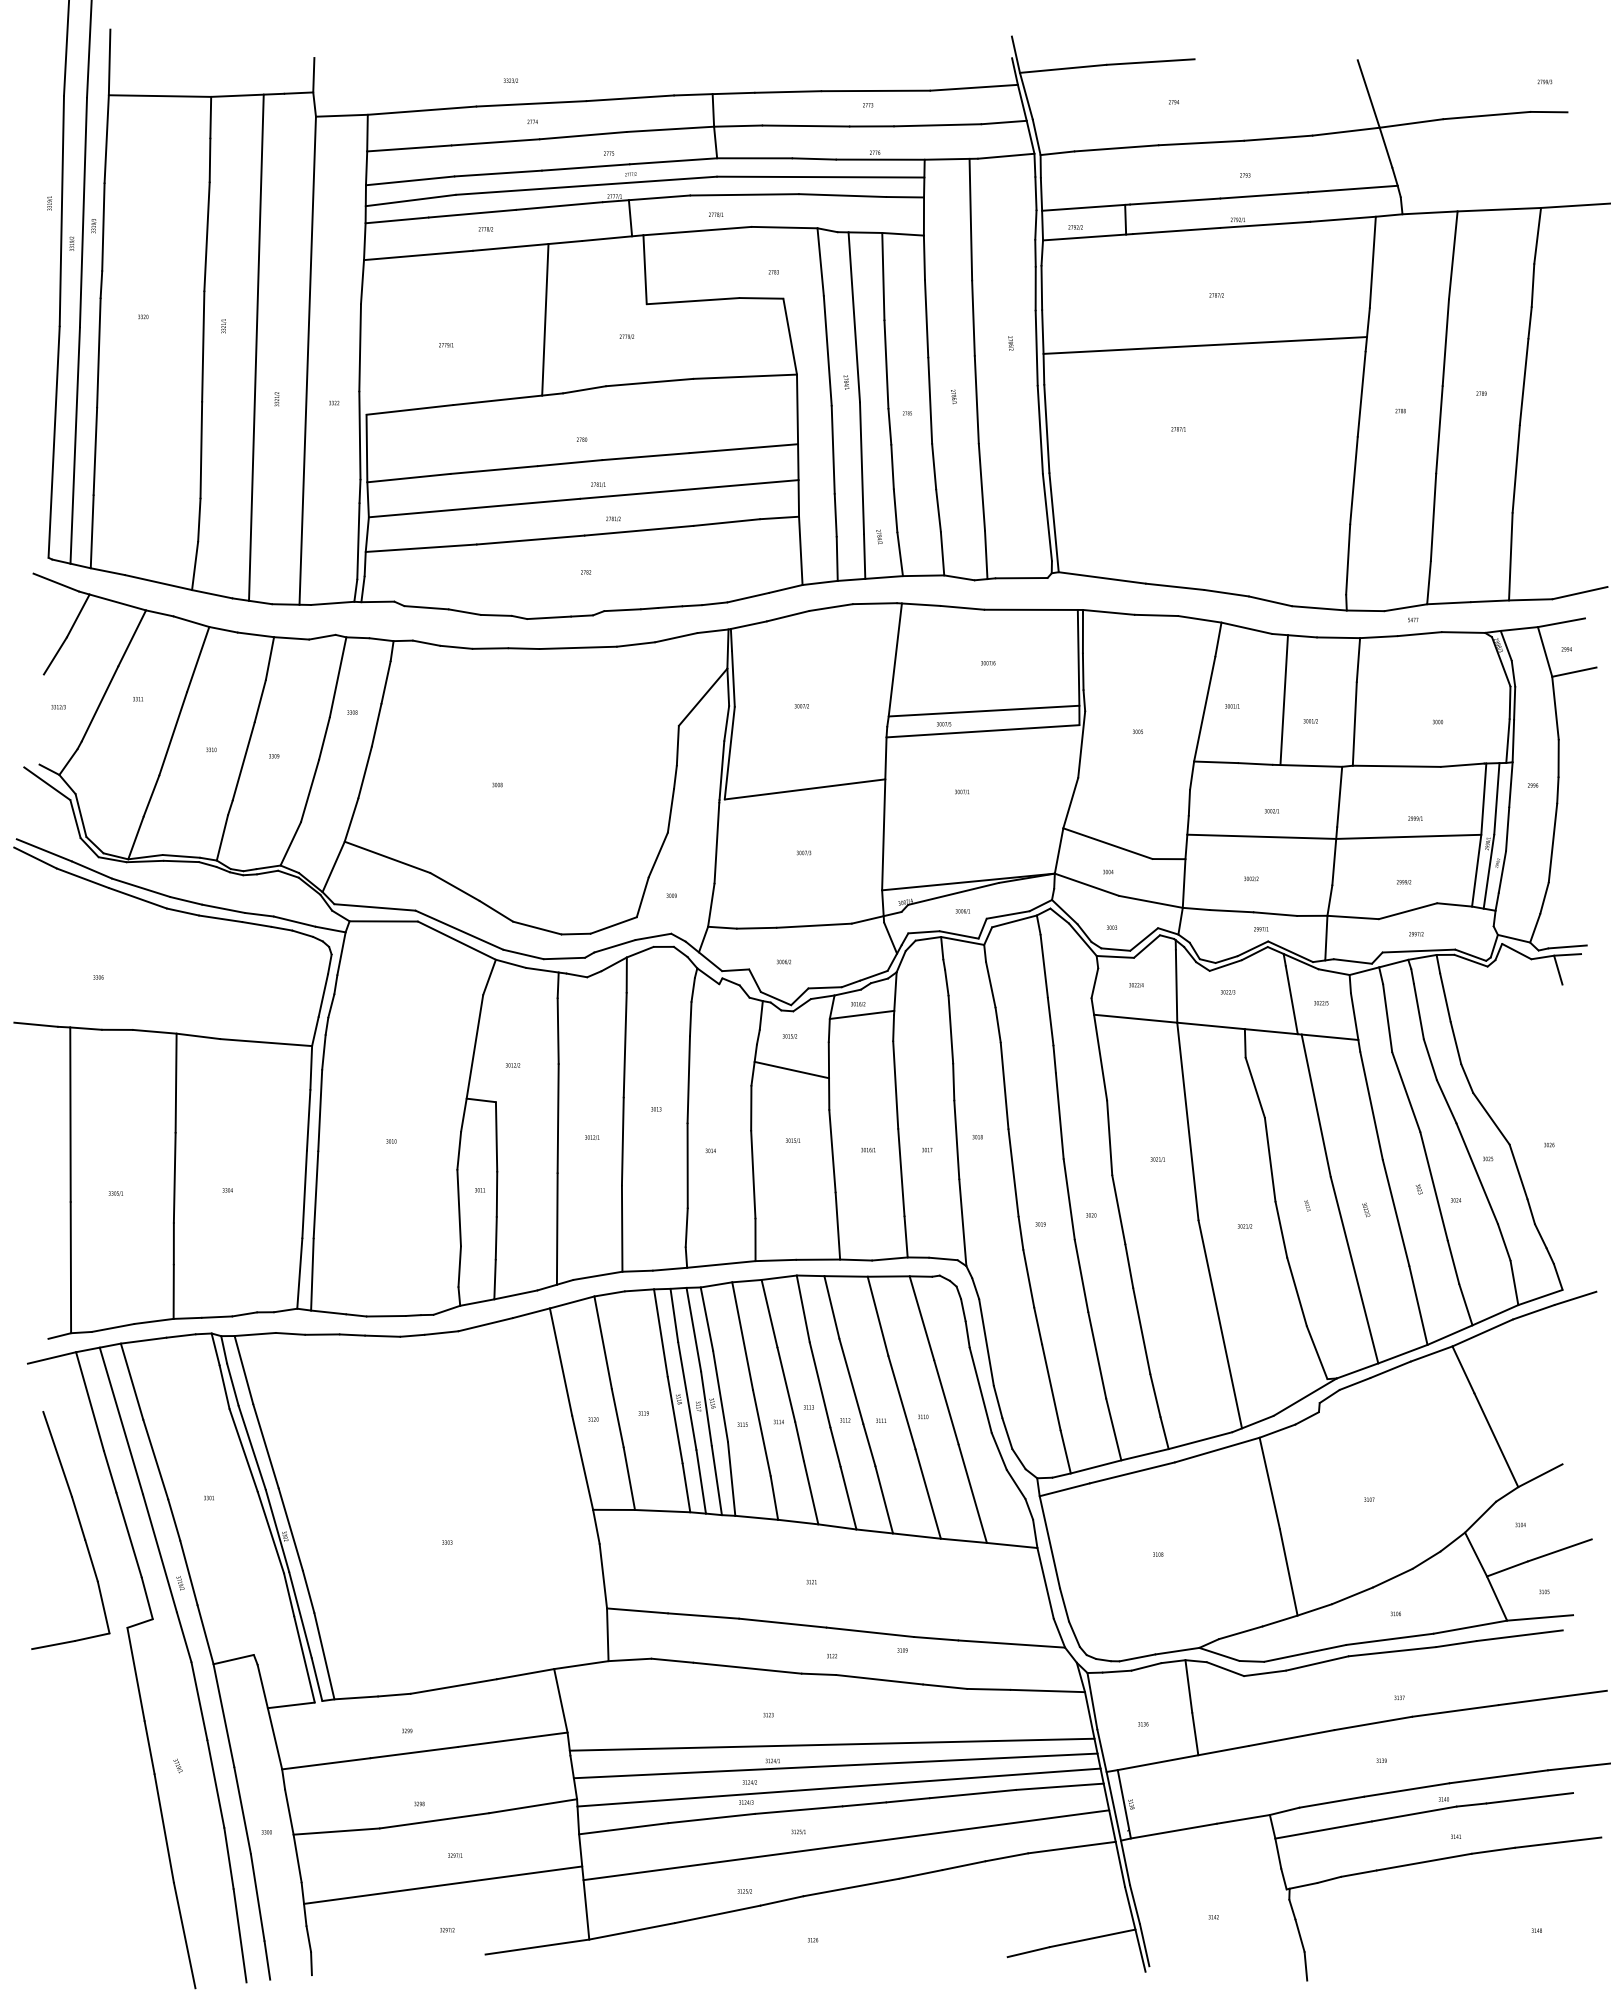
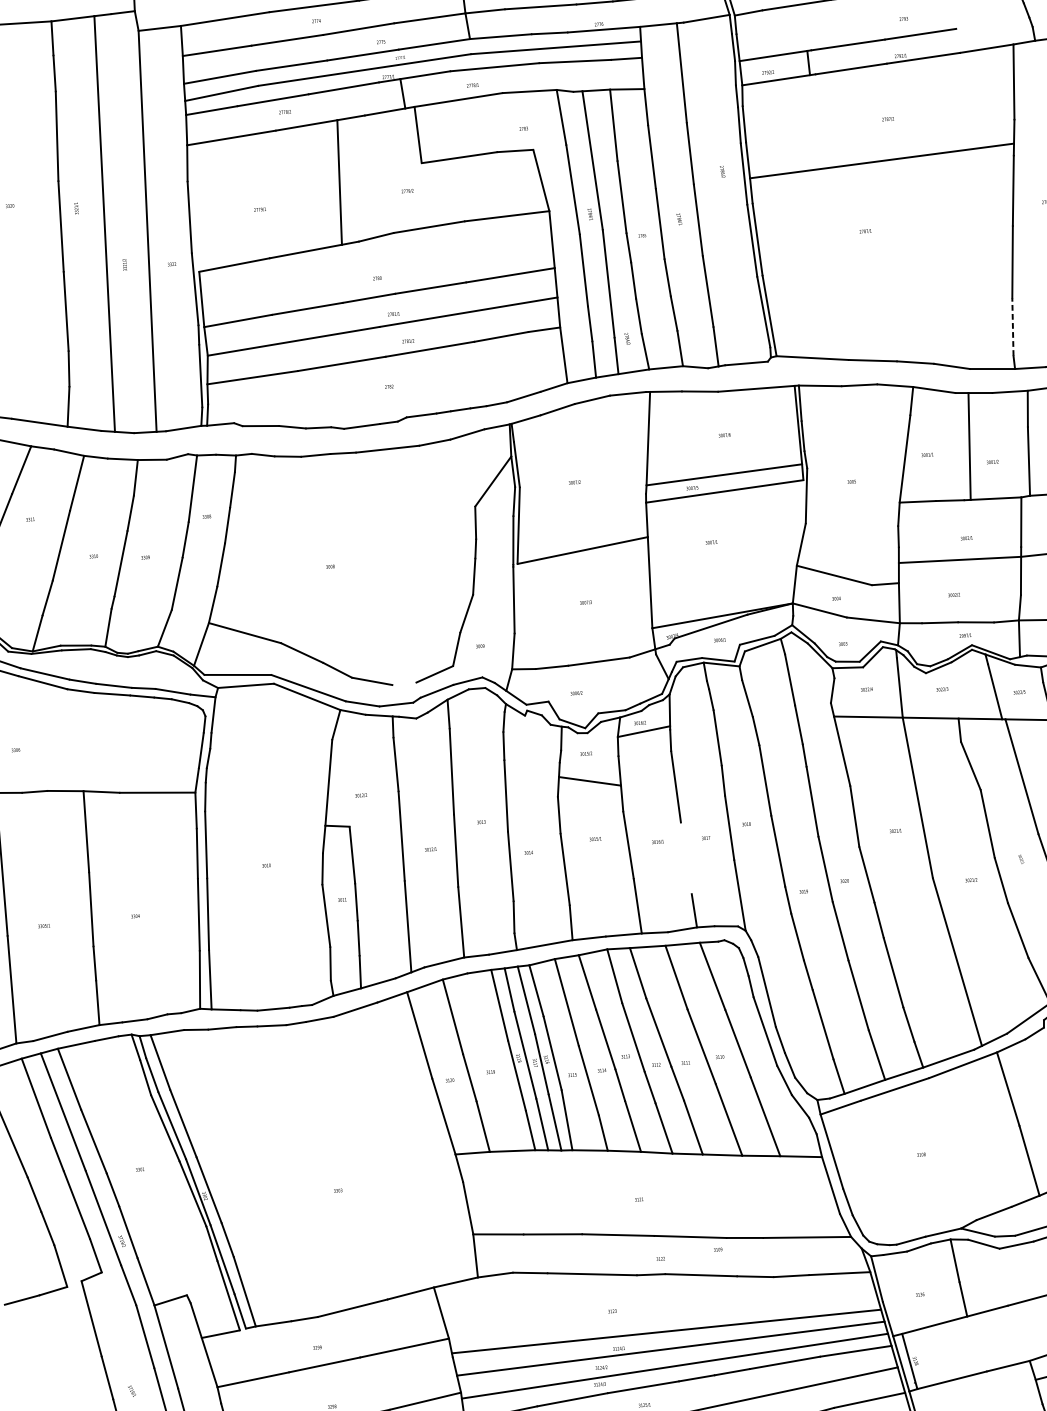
line: (1352, 188) -> (992, 22), removed
line: (1348, 559) -> (1013, 327), solid -> dashed
line: (575, 933) -> (403, 683), removed
line: (901, 1172) -> (686, 858), removed

